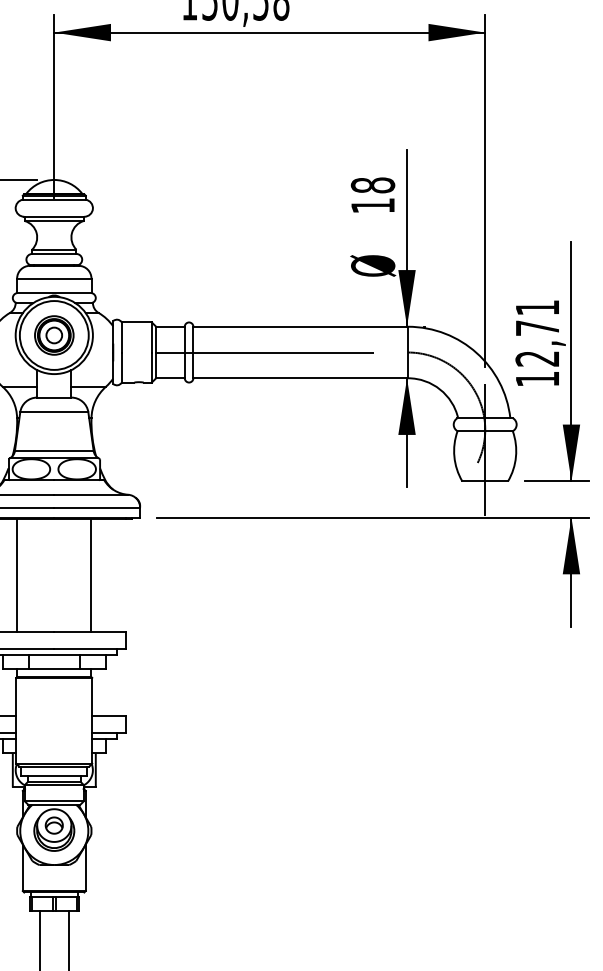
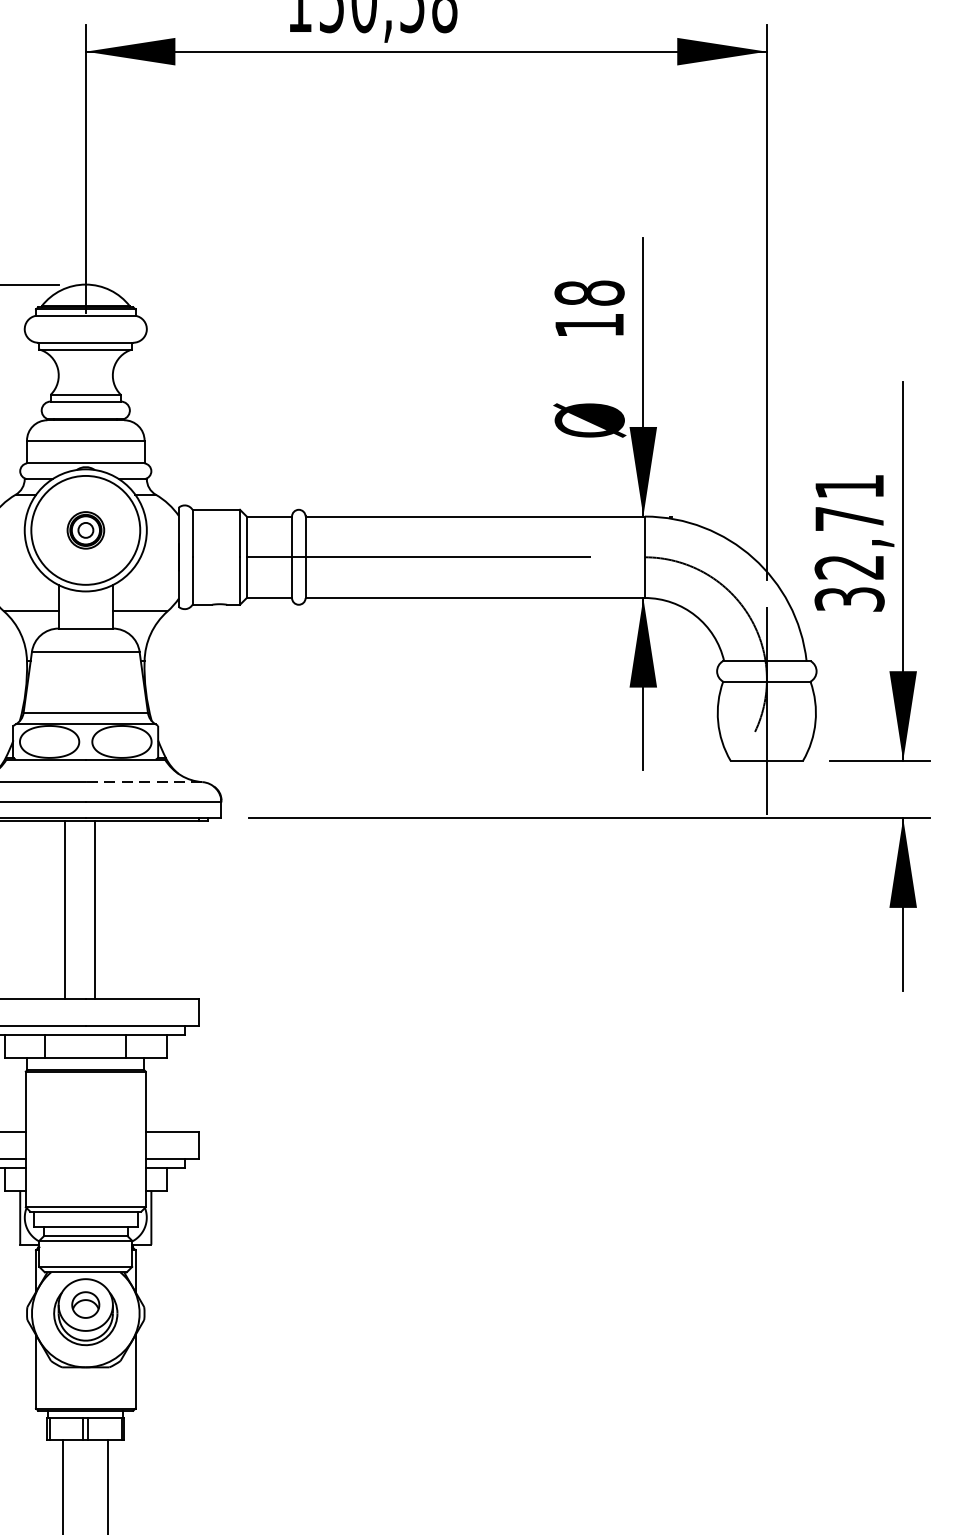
part: (54, 335) -> (86, 530), size x0.6
text: (537, 378) -> (849, 598), 12,71 -> 32,71
line: (91, 494) -> (144, 781), solid -> dashed
line: (17, 575) -> (65, 909), moved
line: (91, 575) -> (95, 909), moved

